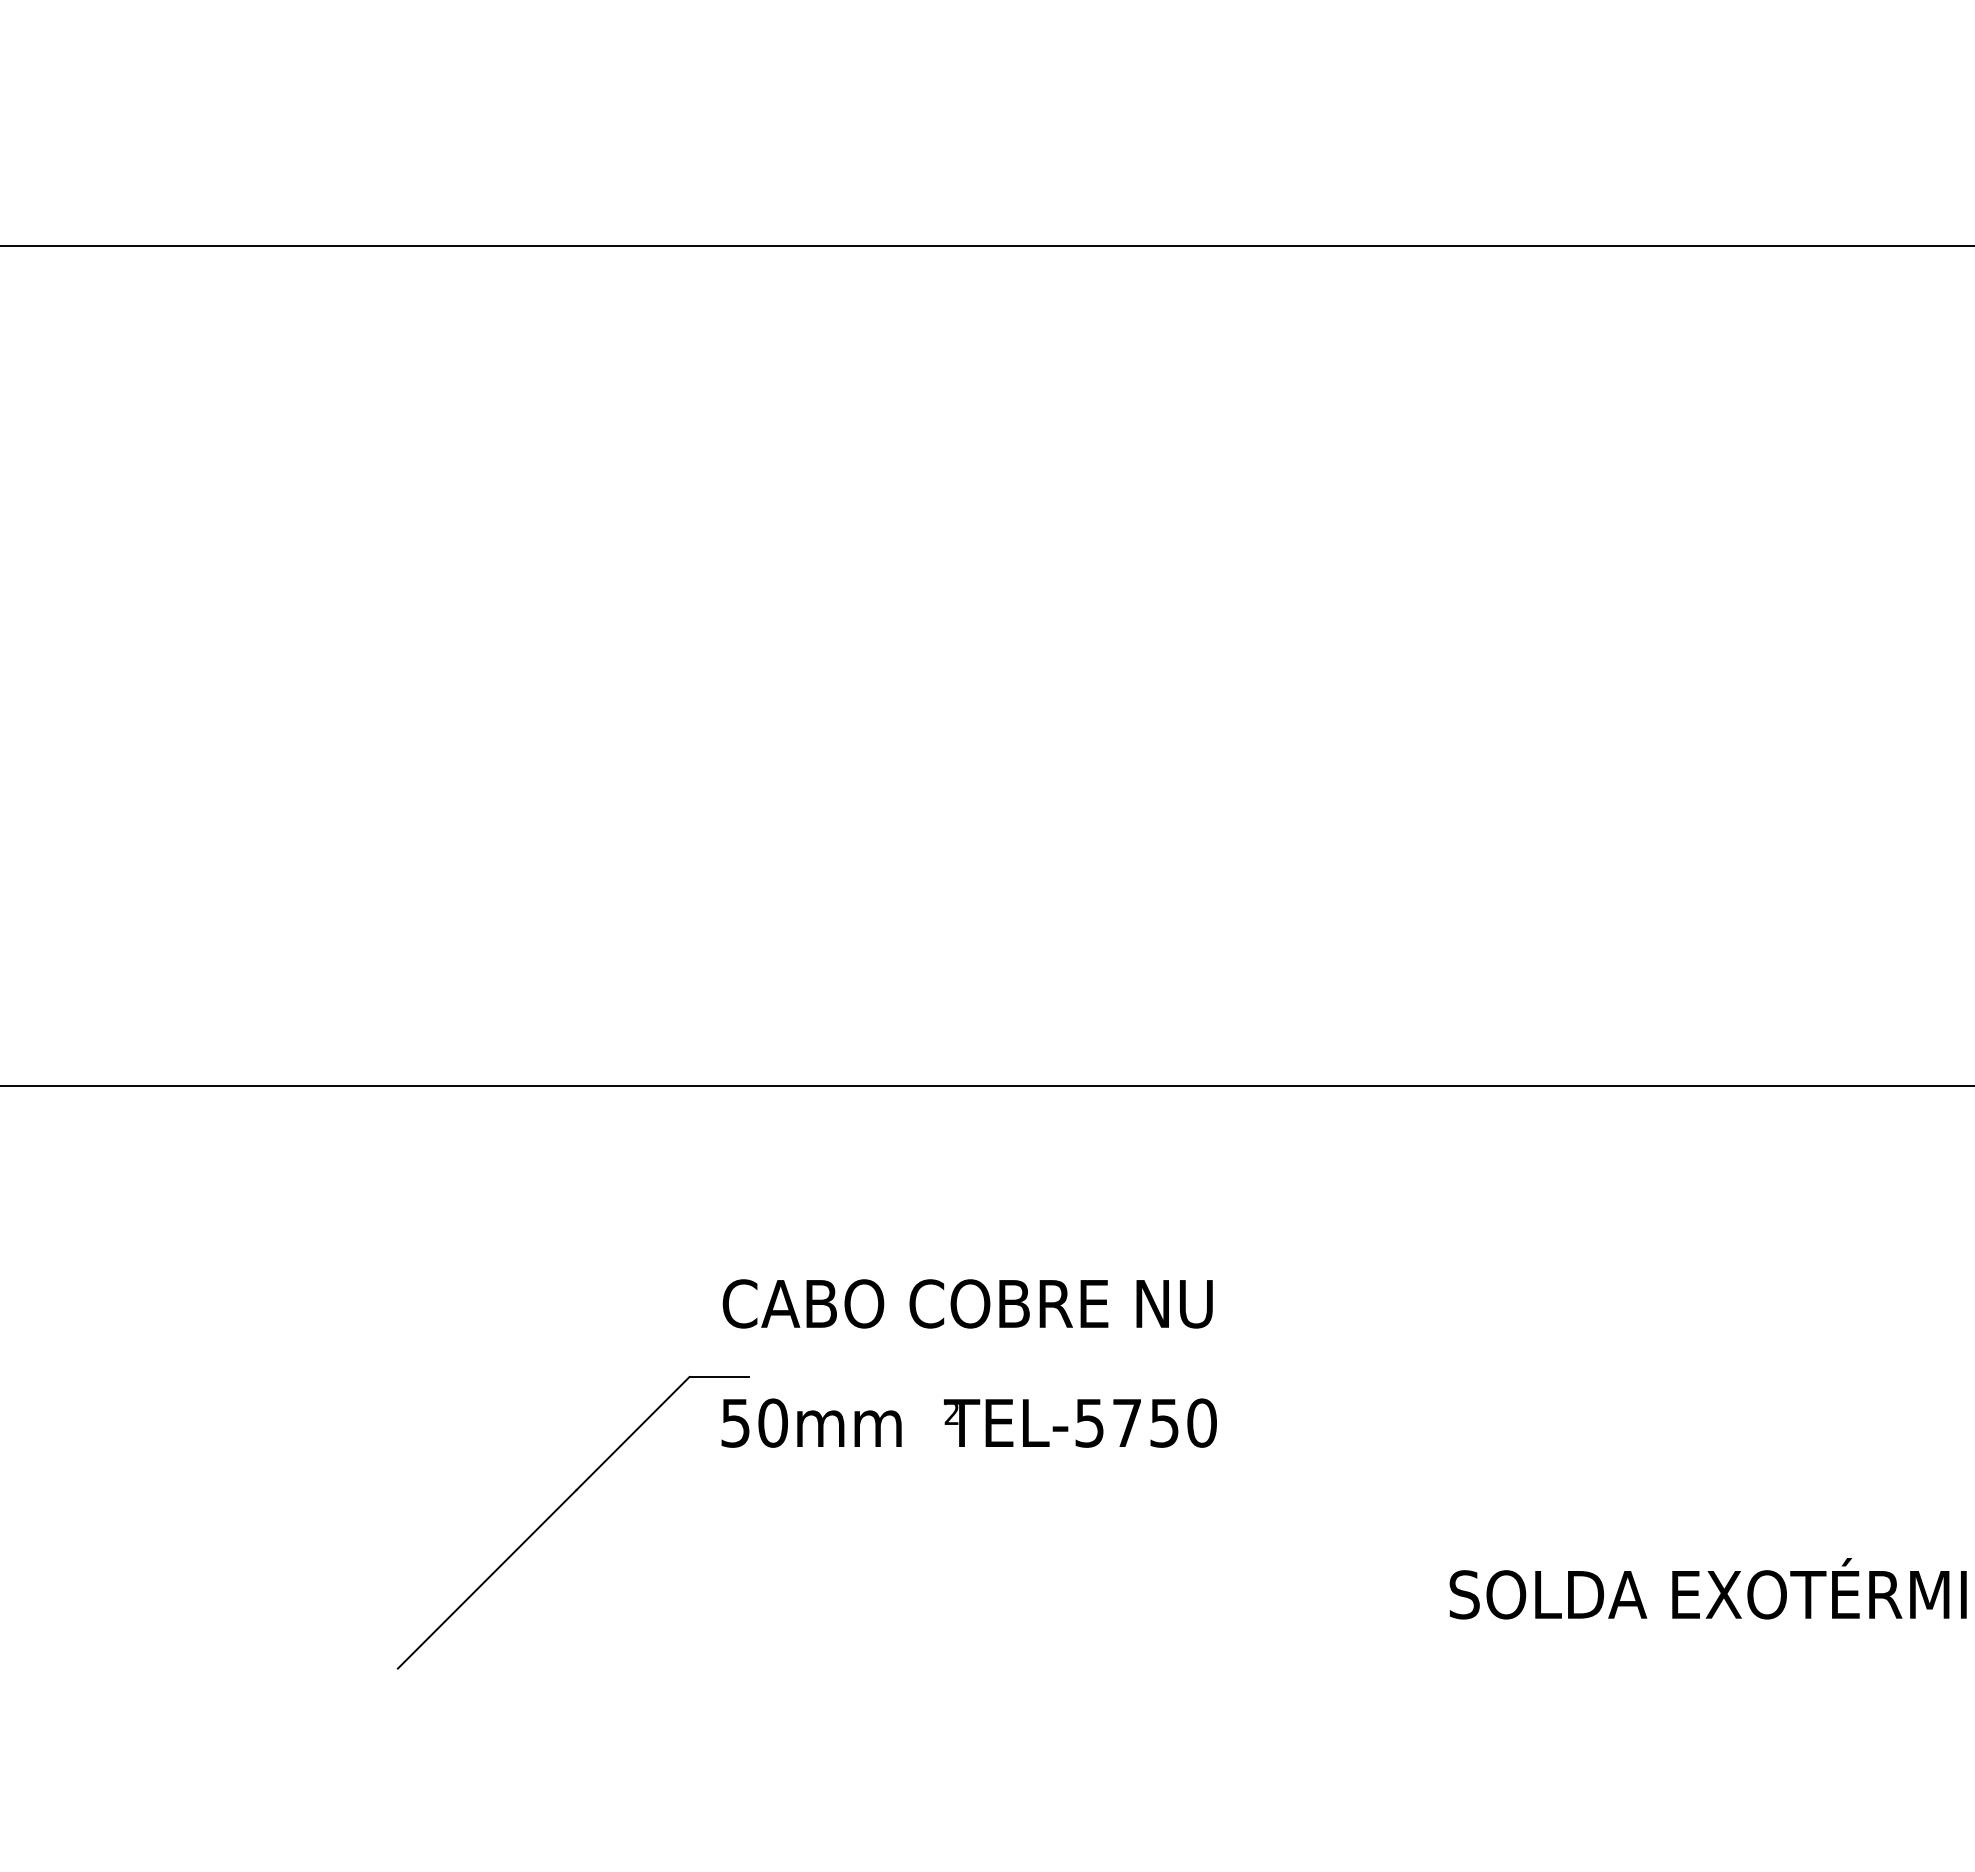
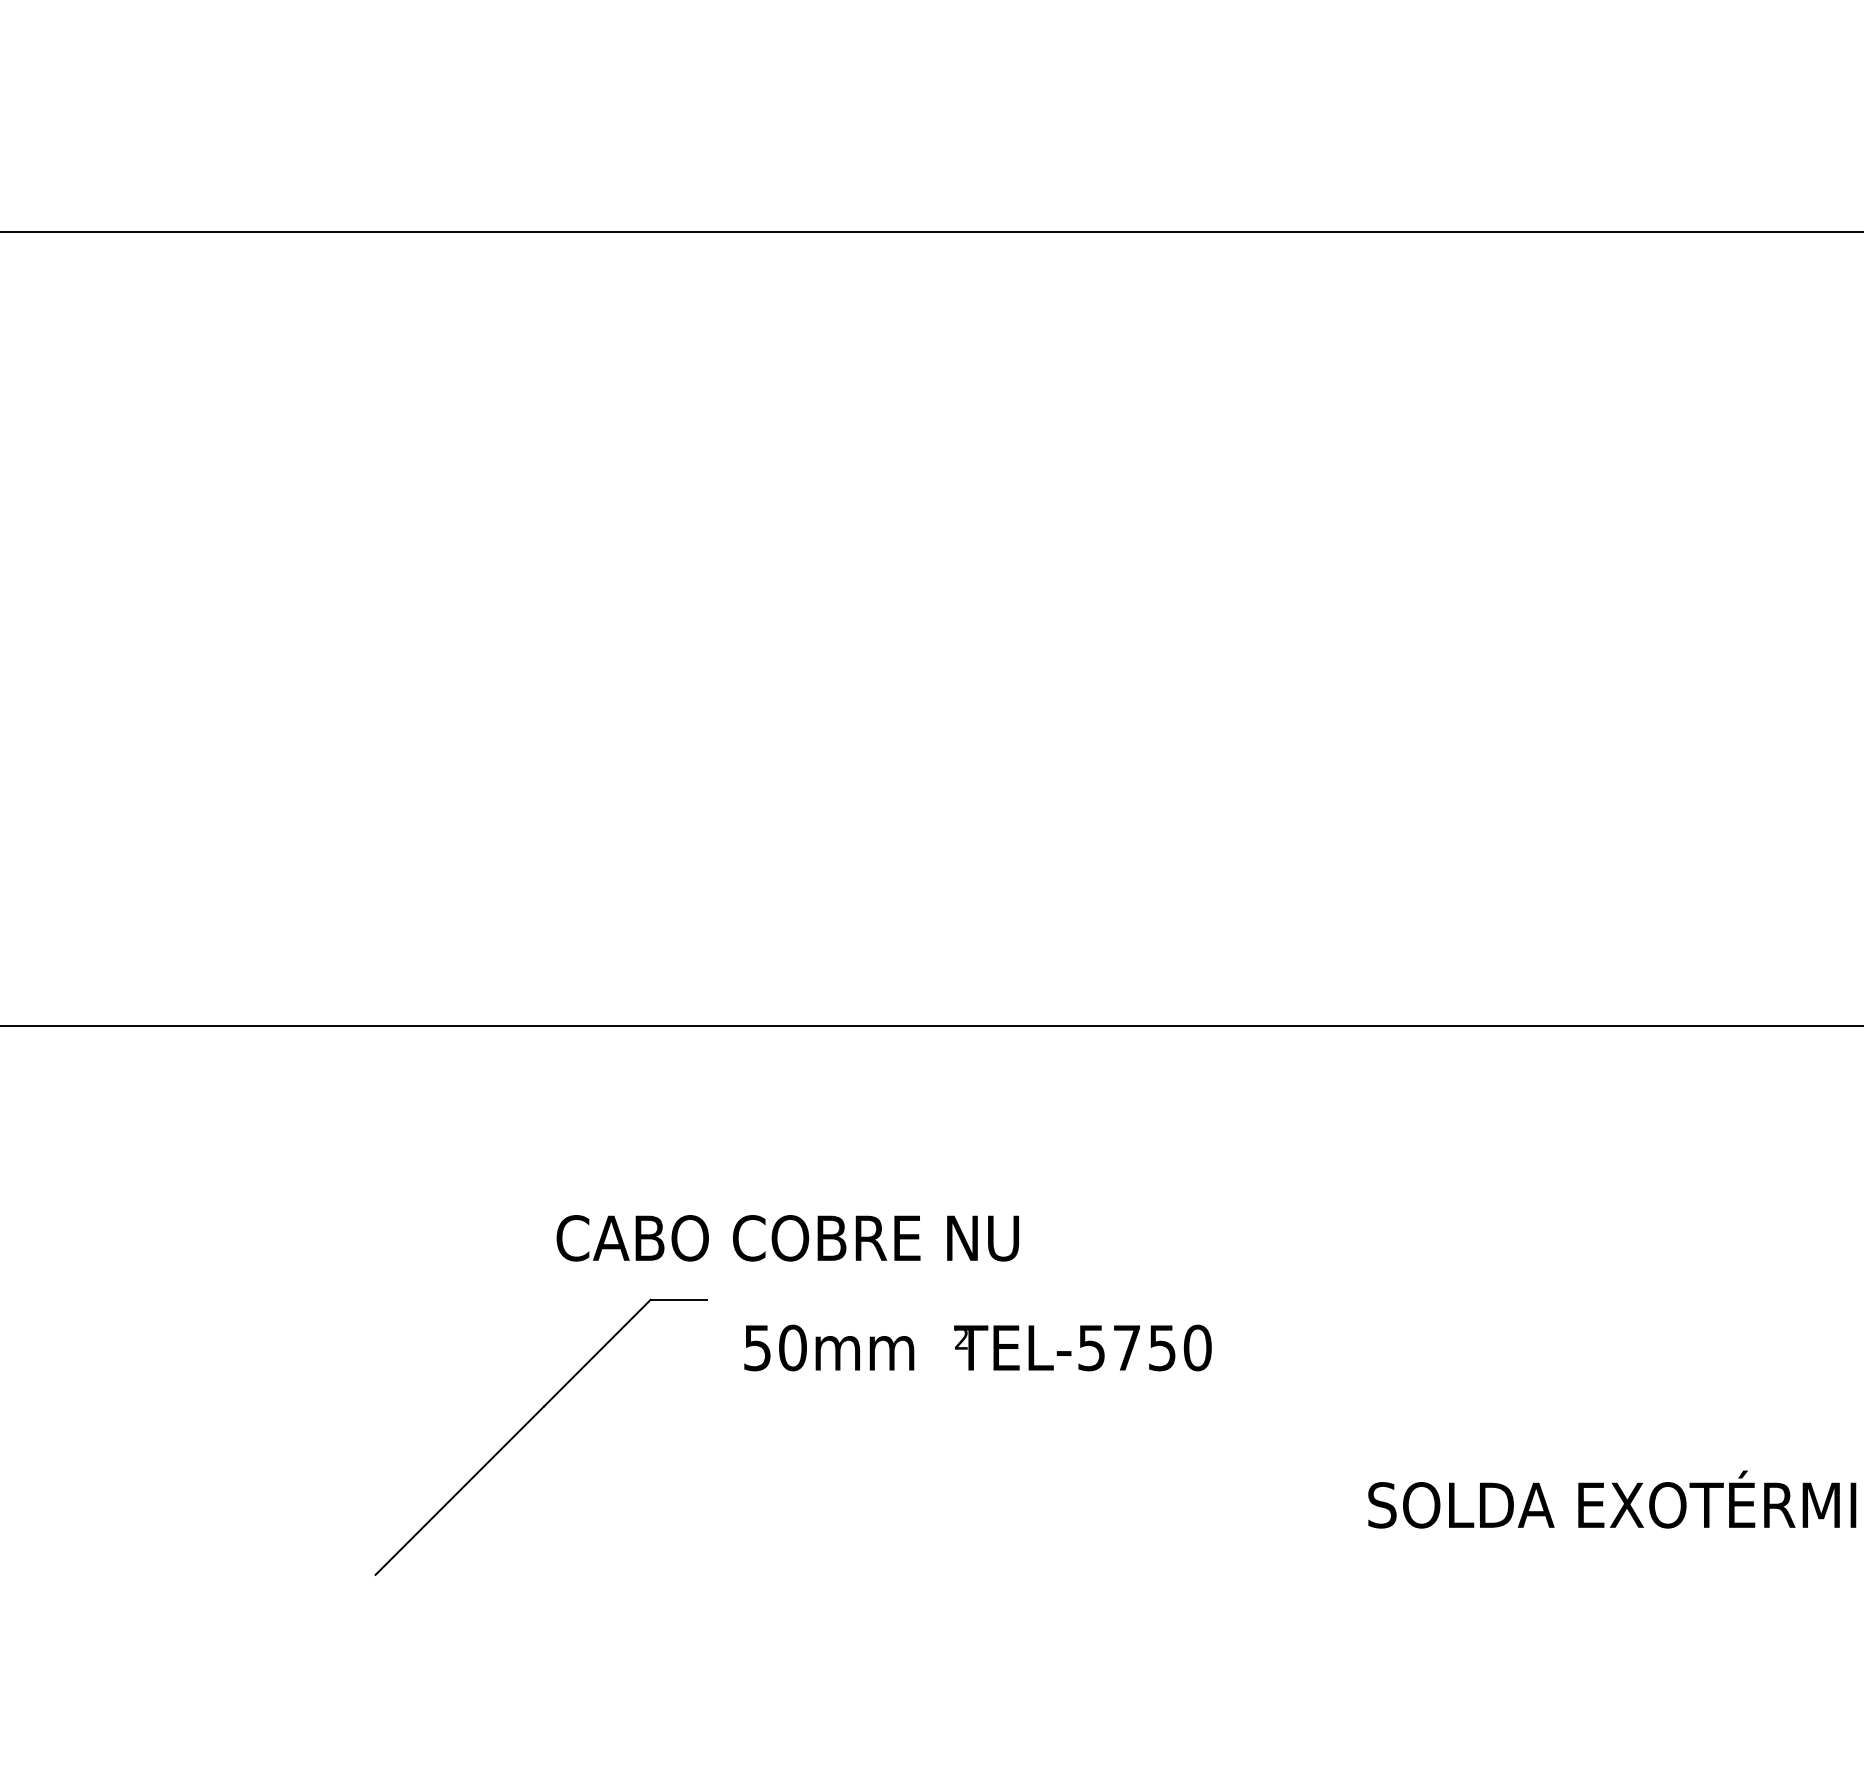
text: (967, 1303) -> (787, 1237), moved
text: (968, 1422) -> (977, 1347), moved

